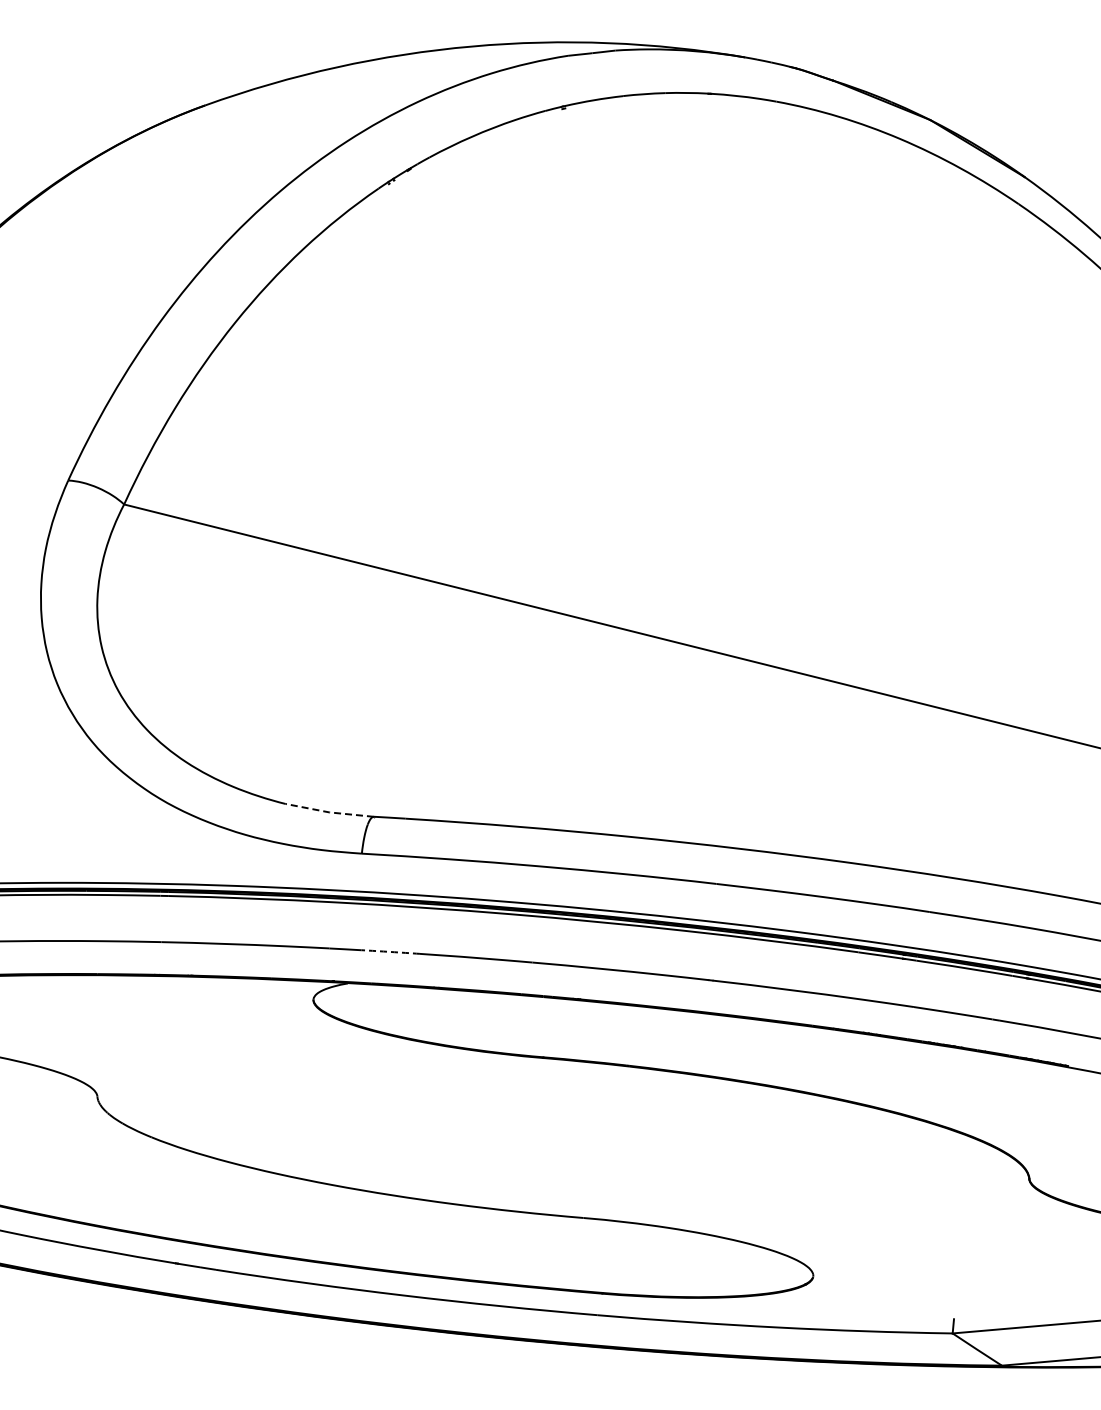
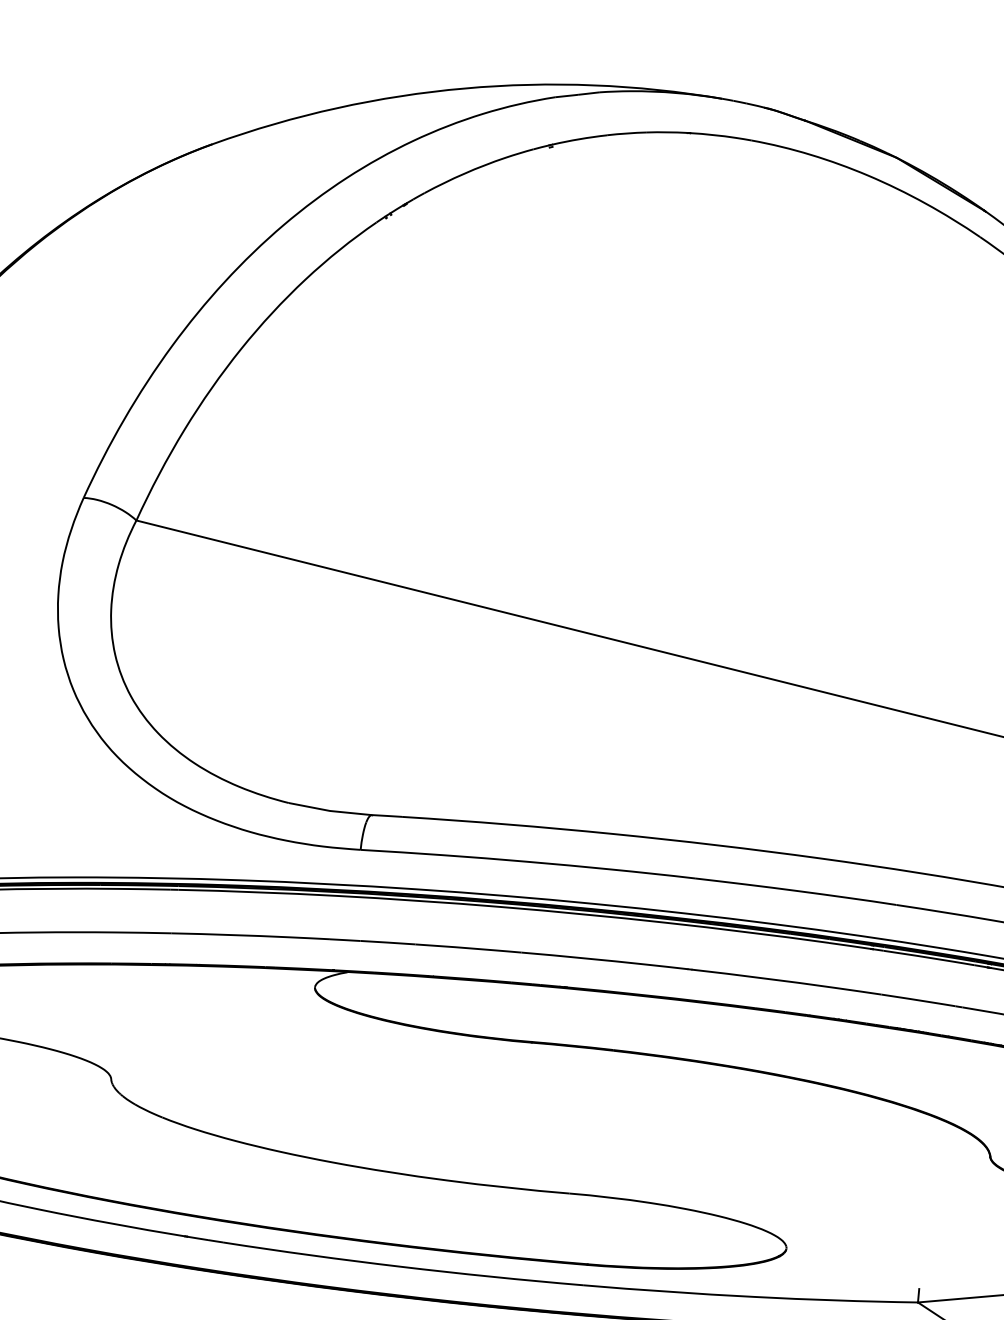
line: (329, 812) -> (330, 811), dashed -> solid
arc: (390, 951) -> (387, 942), dashed -> solid

